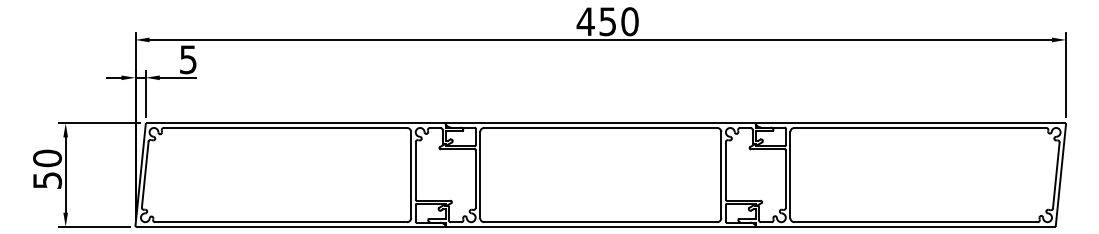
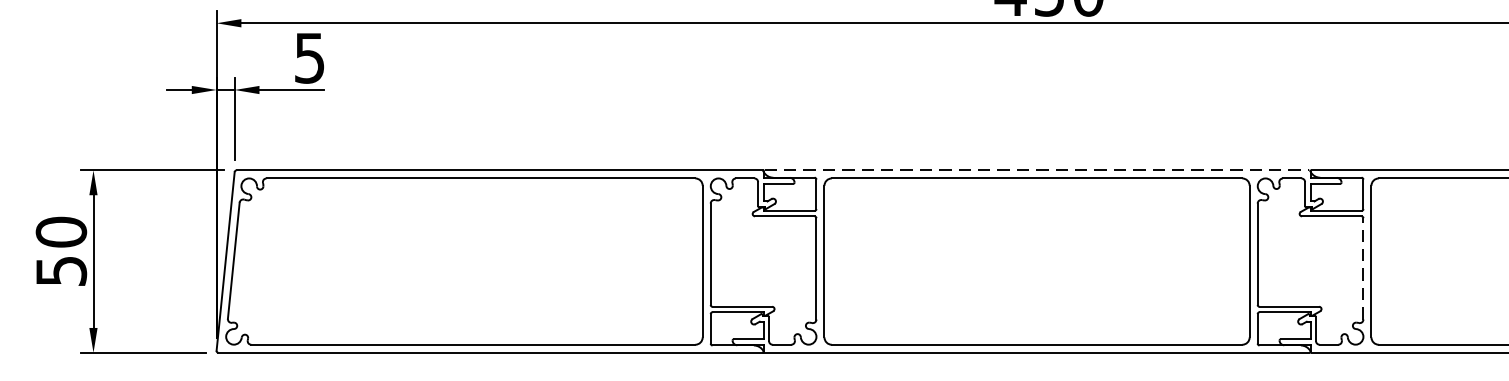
line: (601, 123) -> (1038, 170), solid -> dashed
line: (785, 179) -> (1362, 269), solid -> dashed

